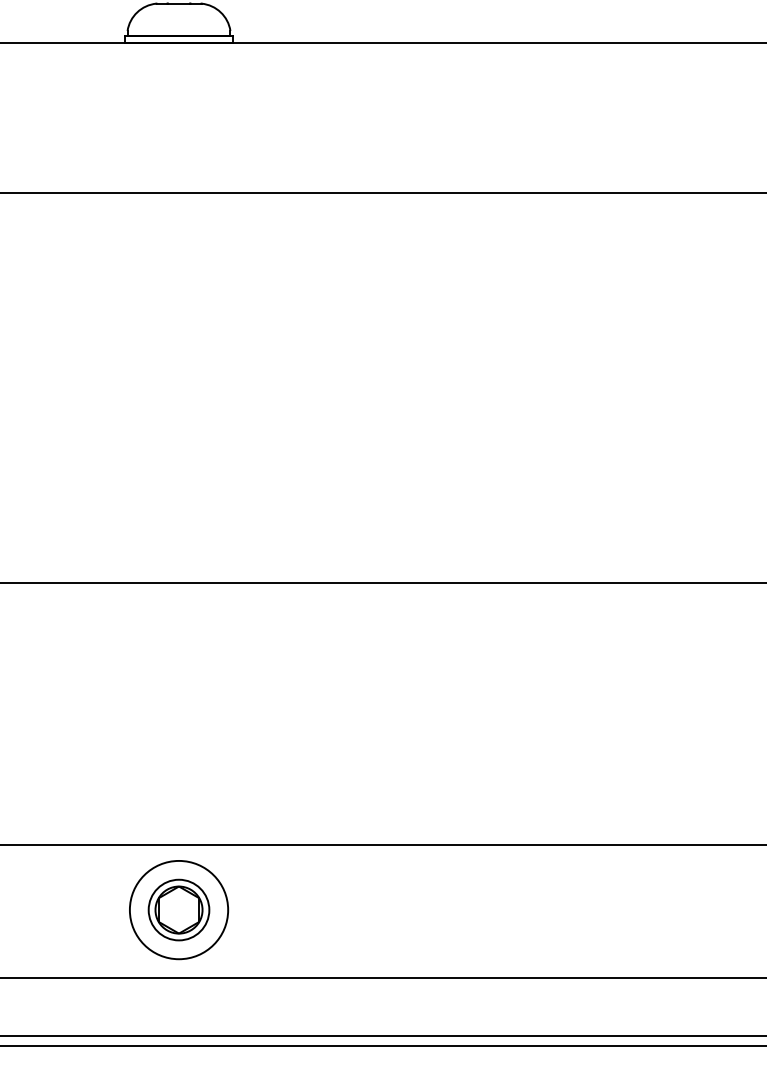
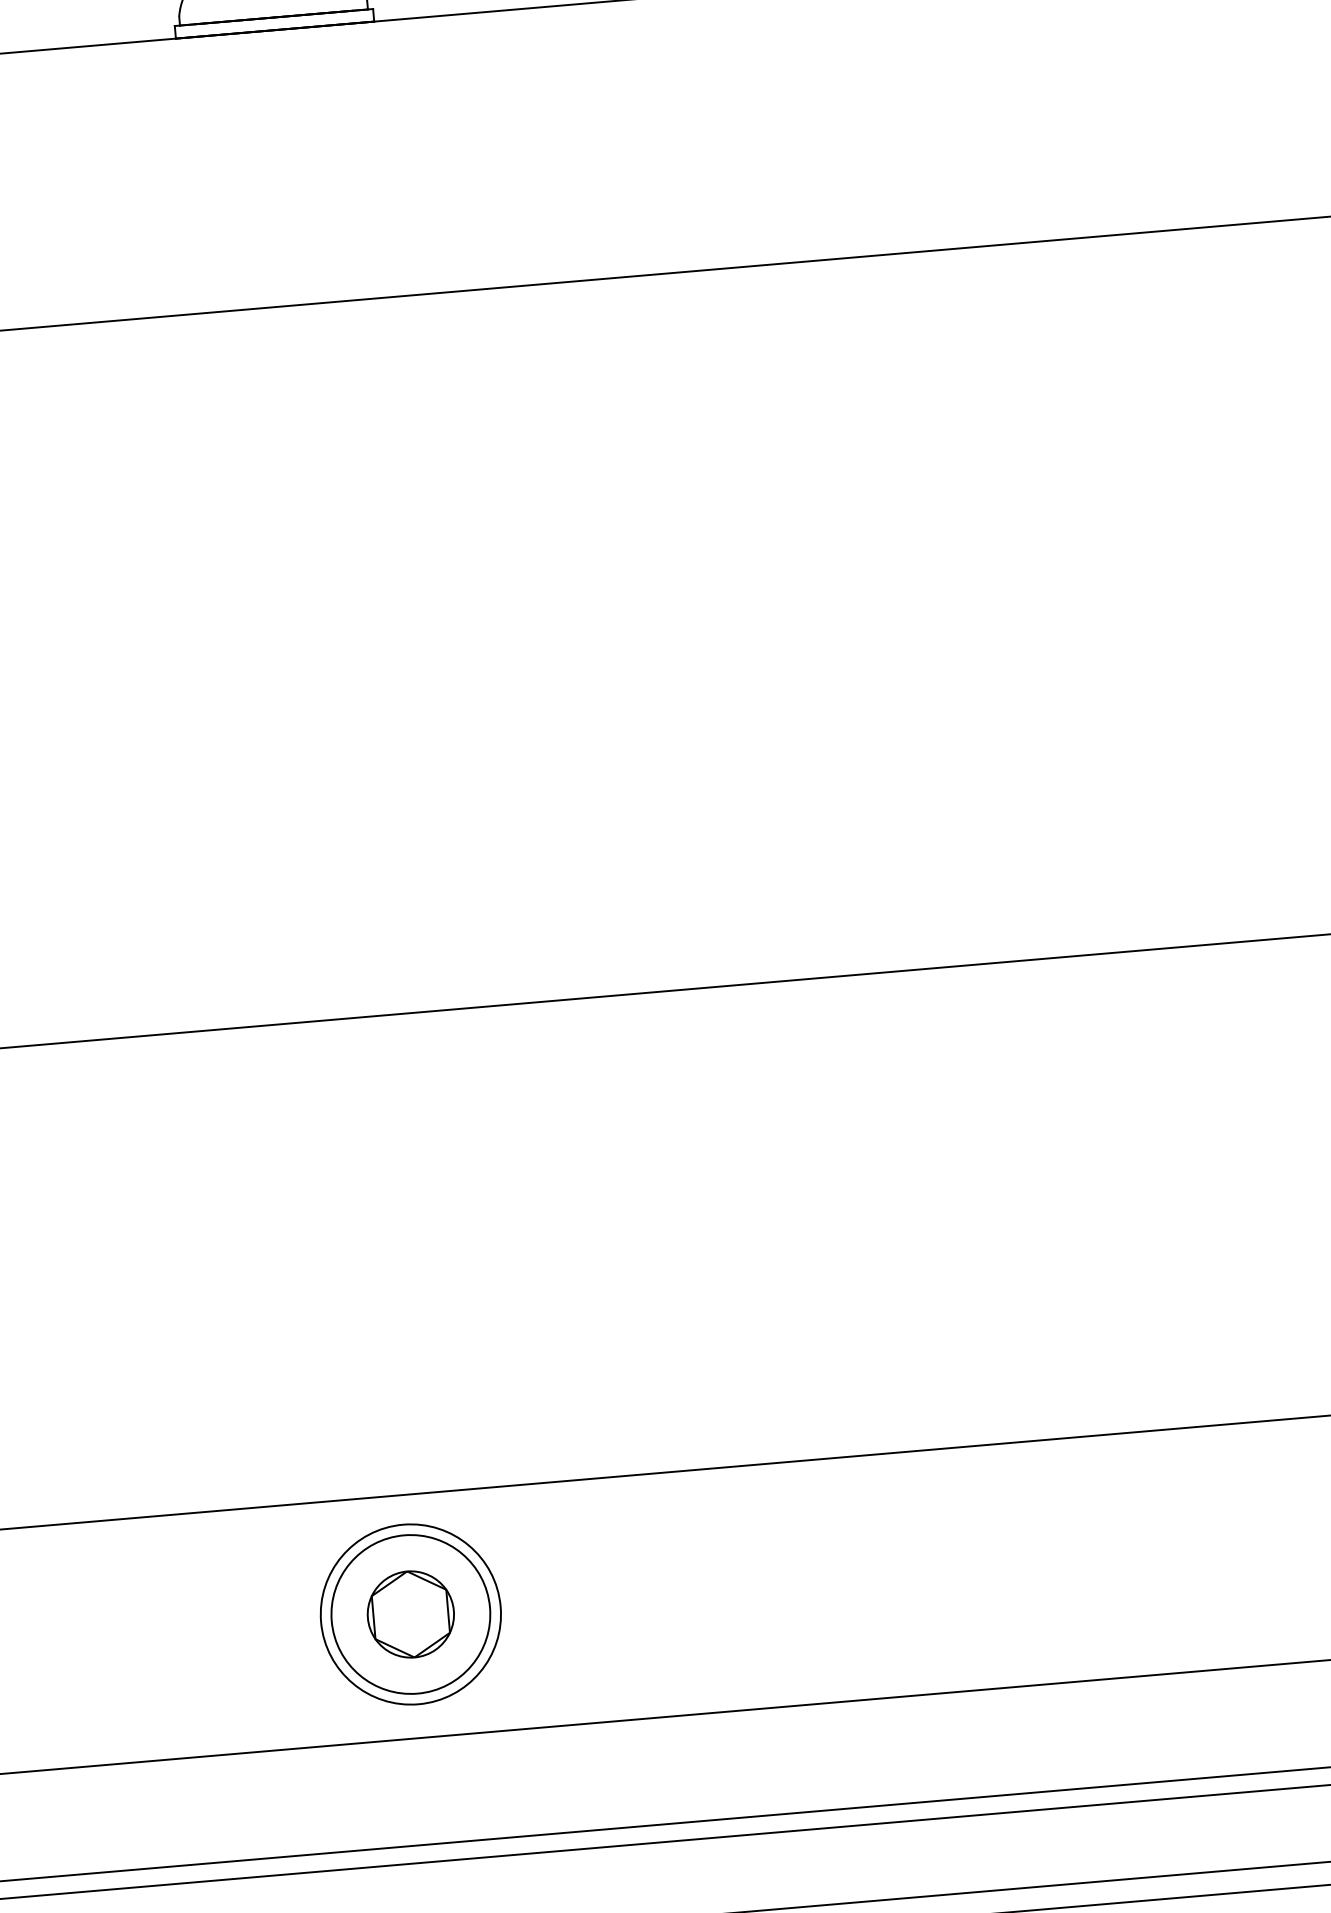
circle: (178, 909) -> (409, 1613), size x1.43

